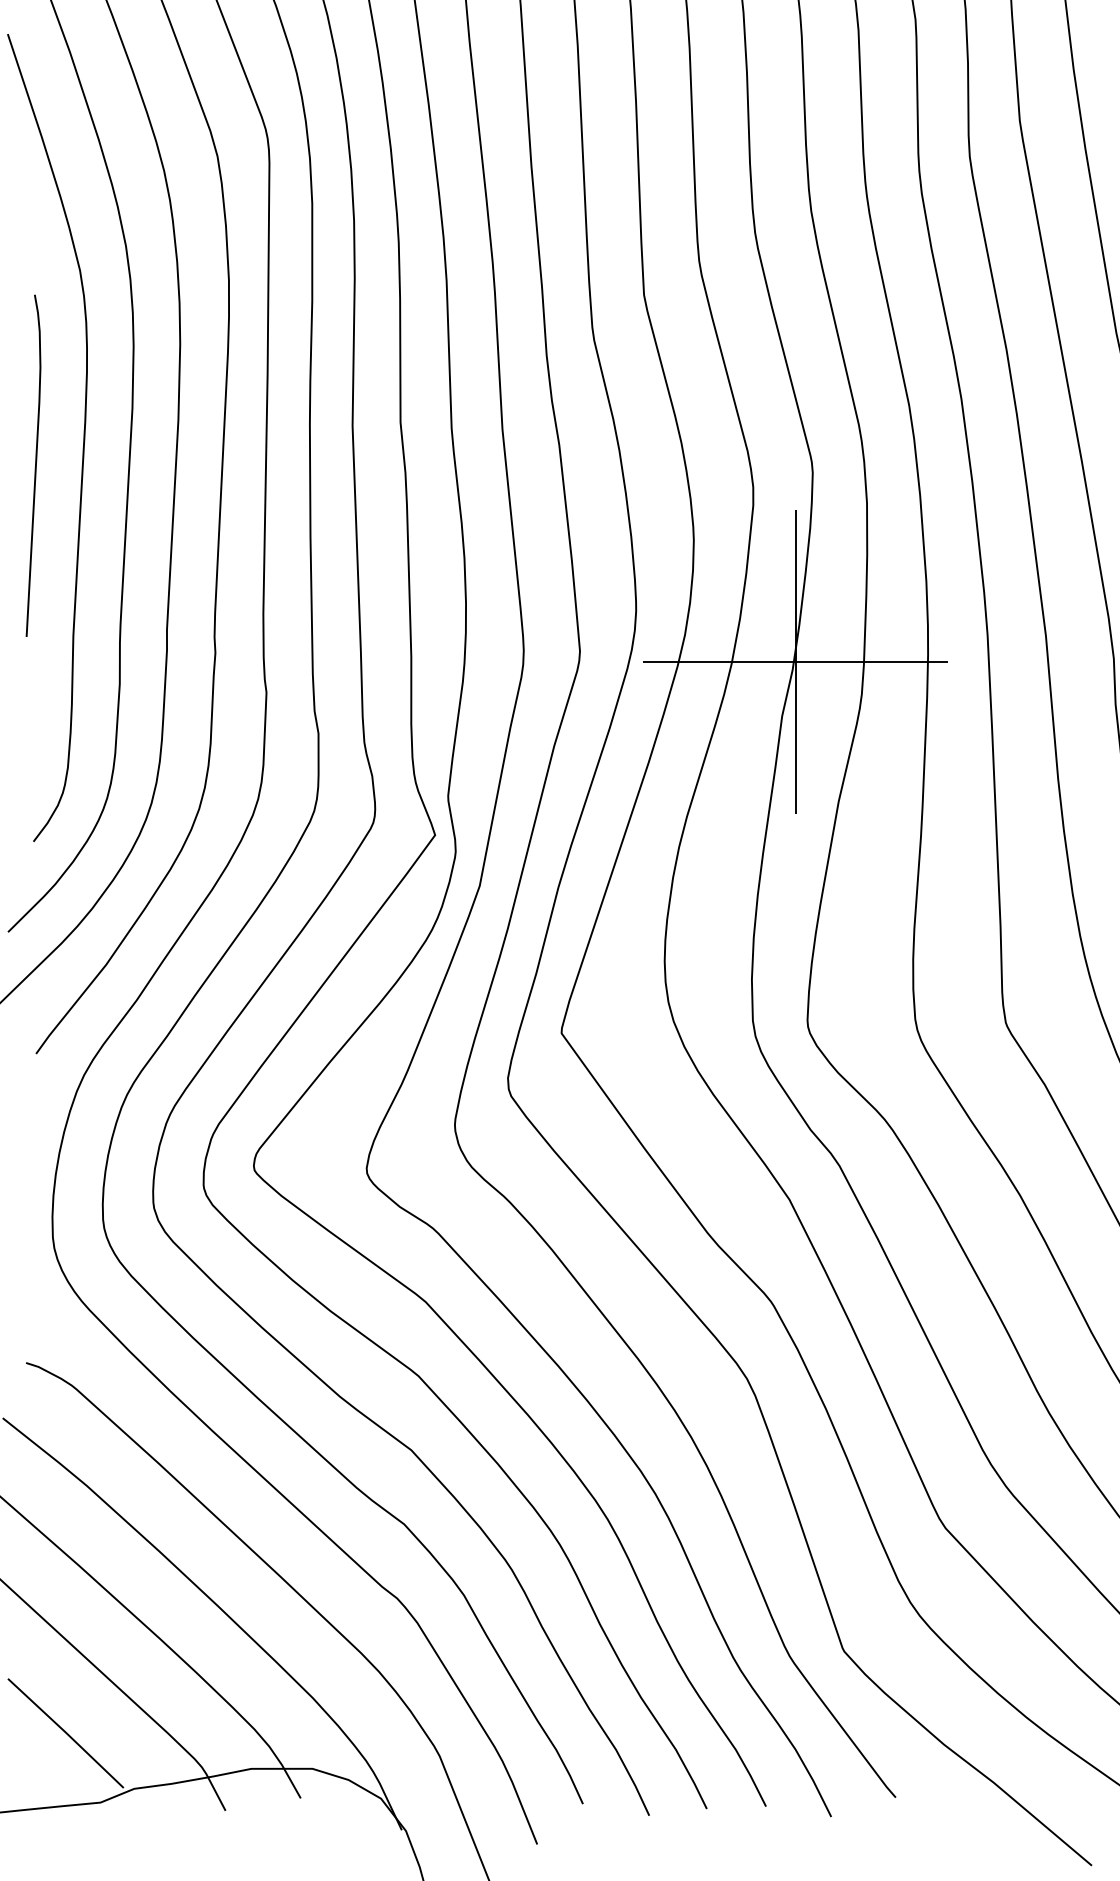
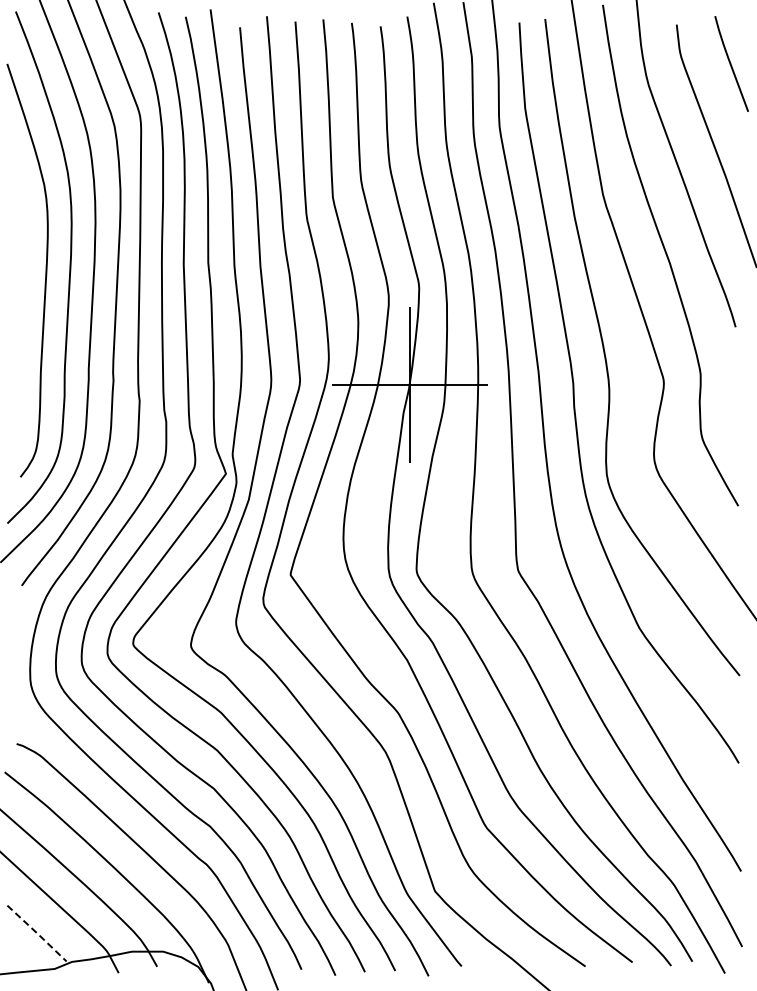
curve: (33, 465) -> (20, 284), removed
line: (66, 1733) -> (37, 933), solid -> dashed

